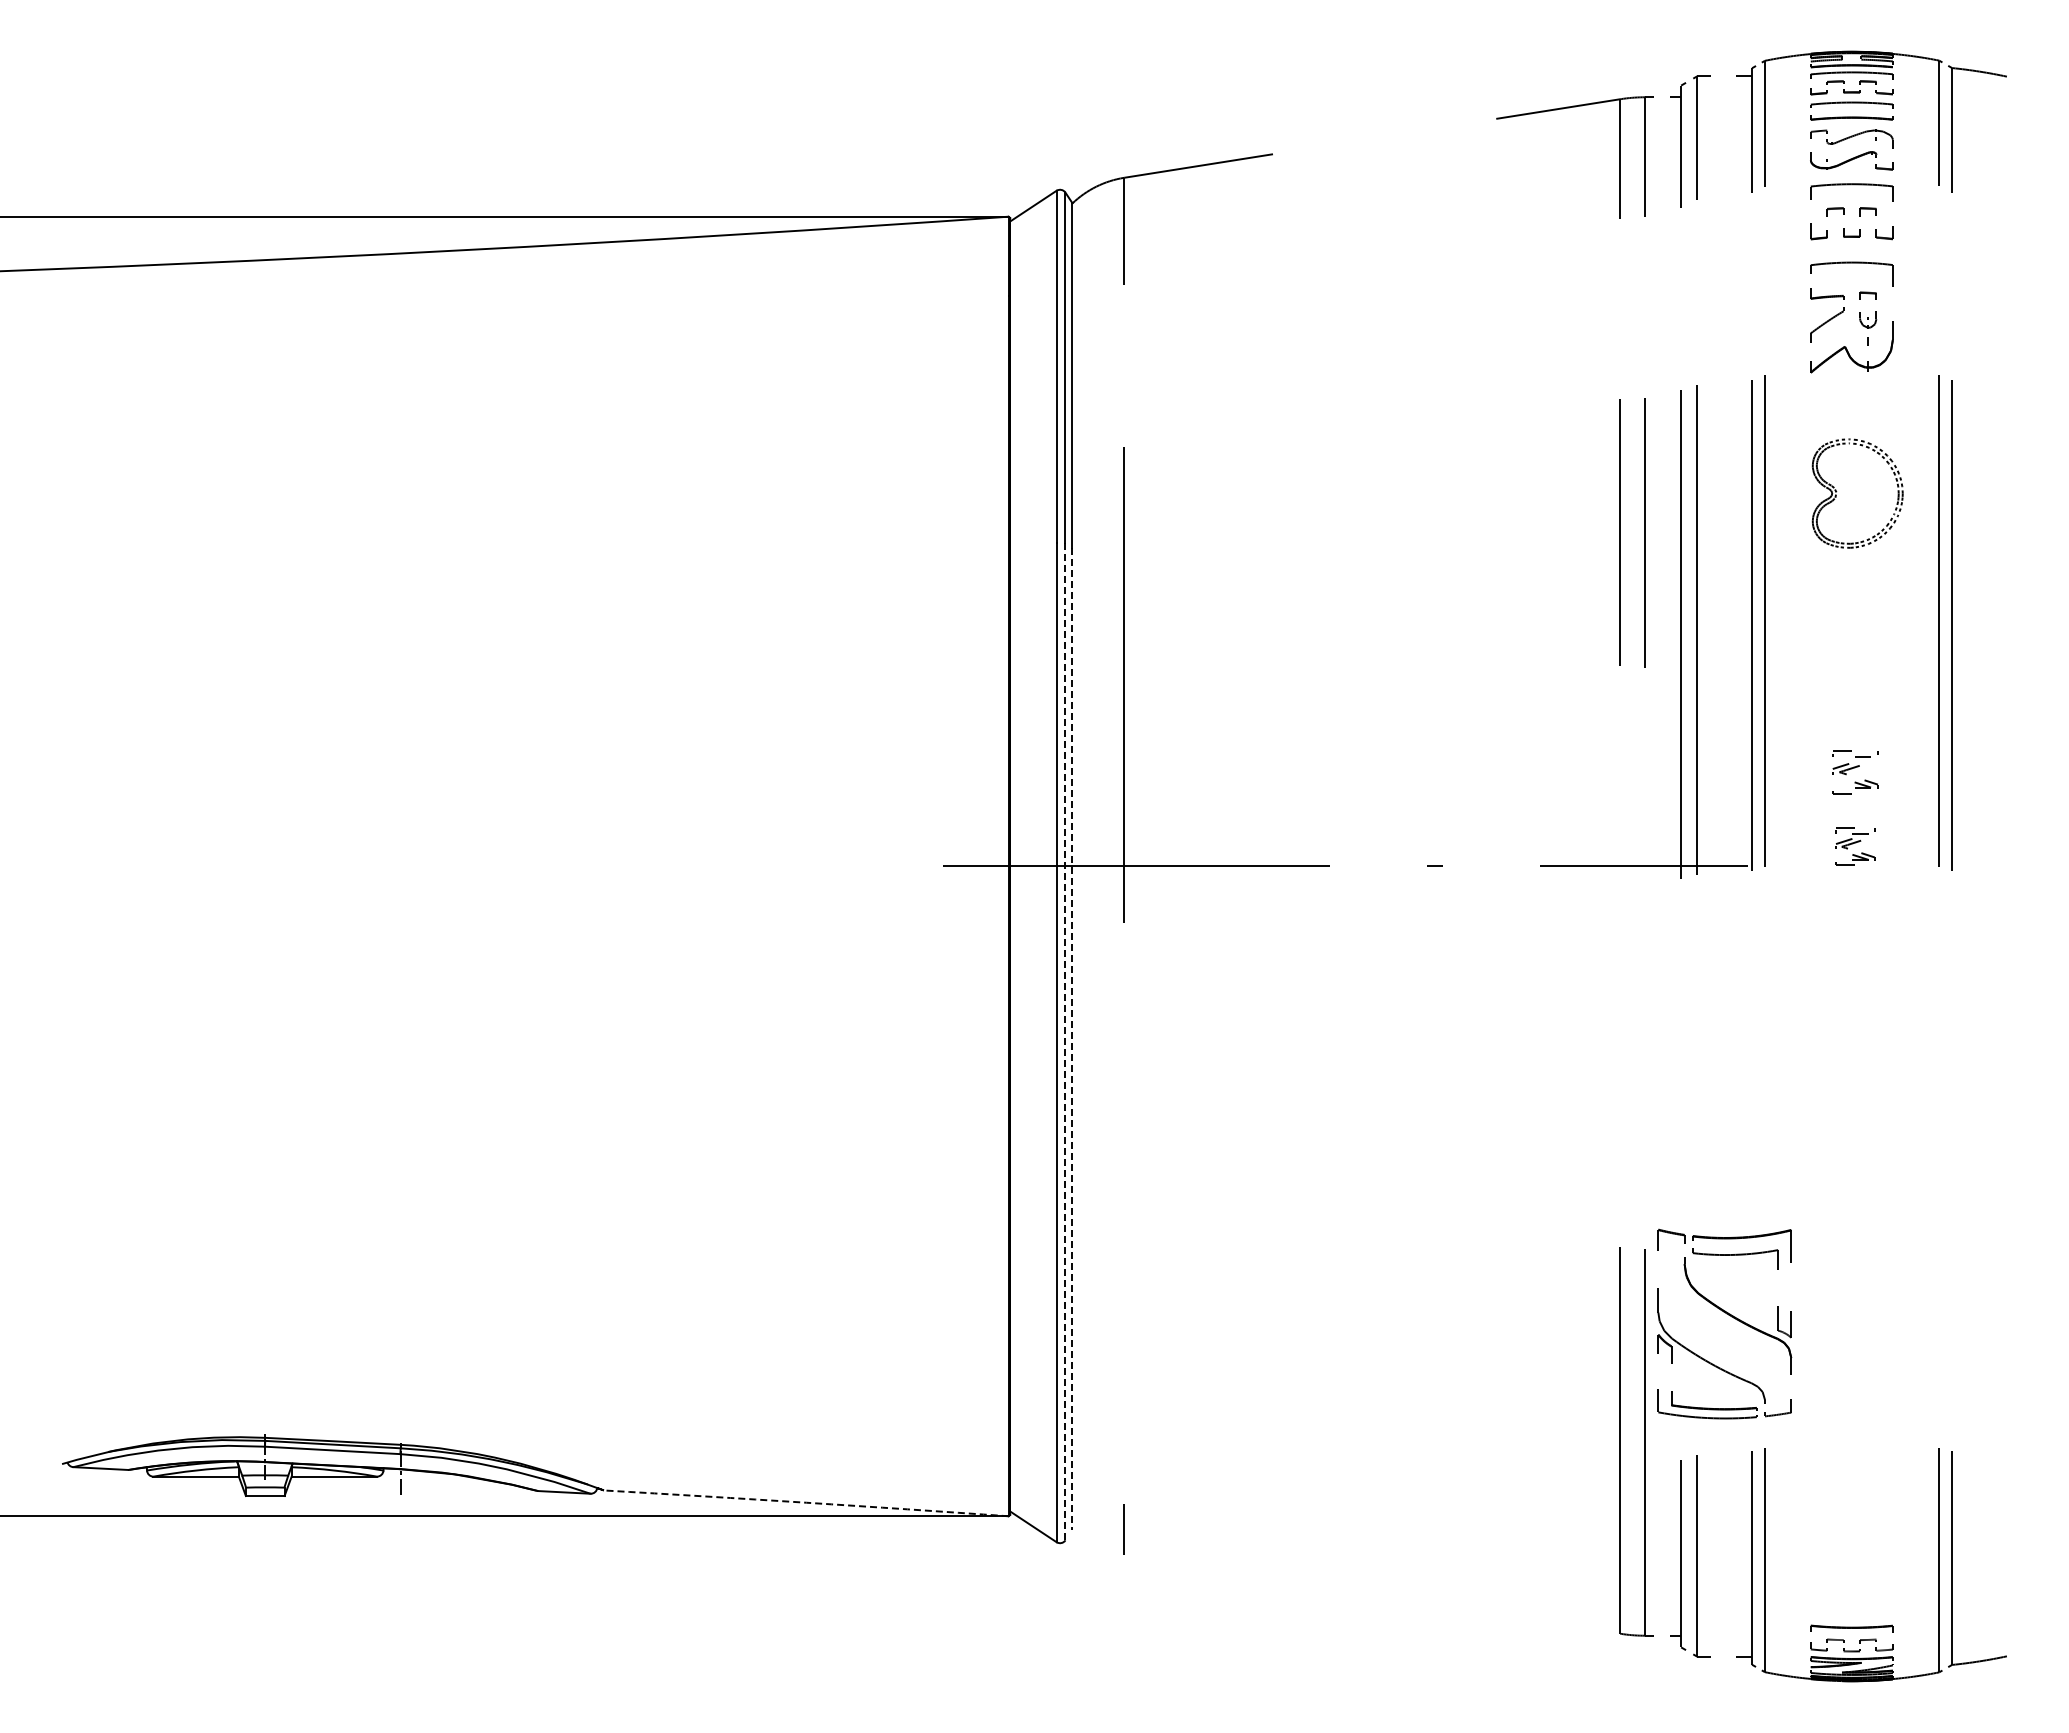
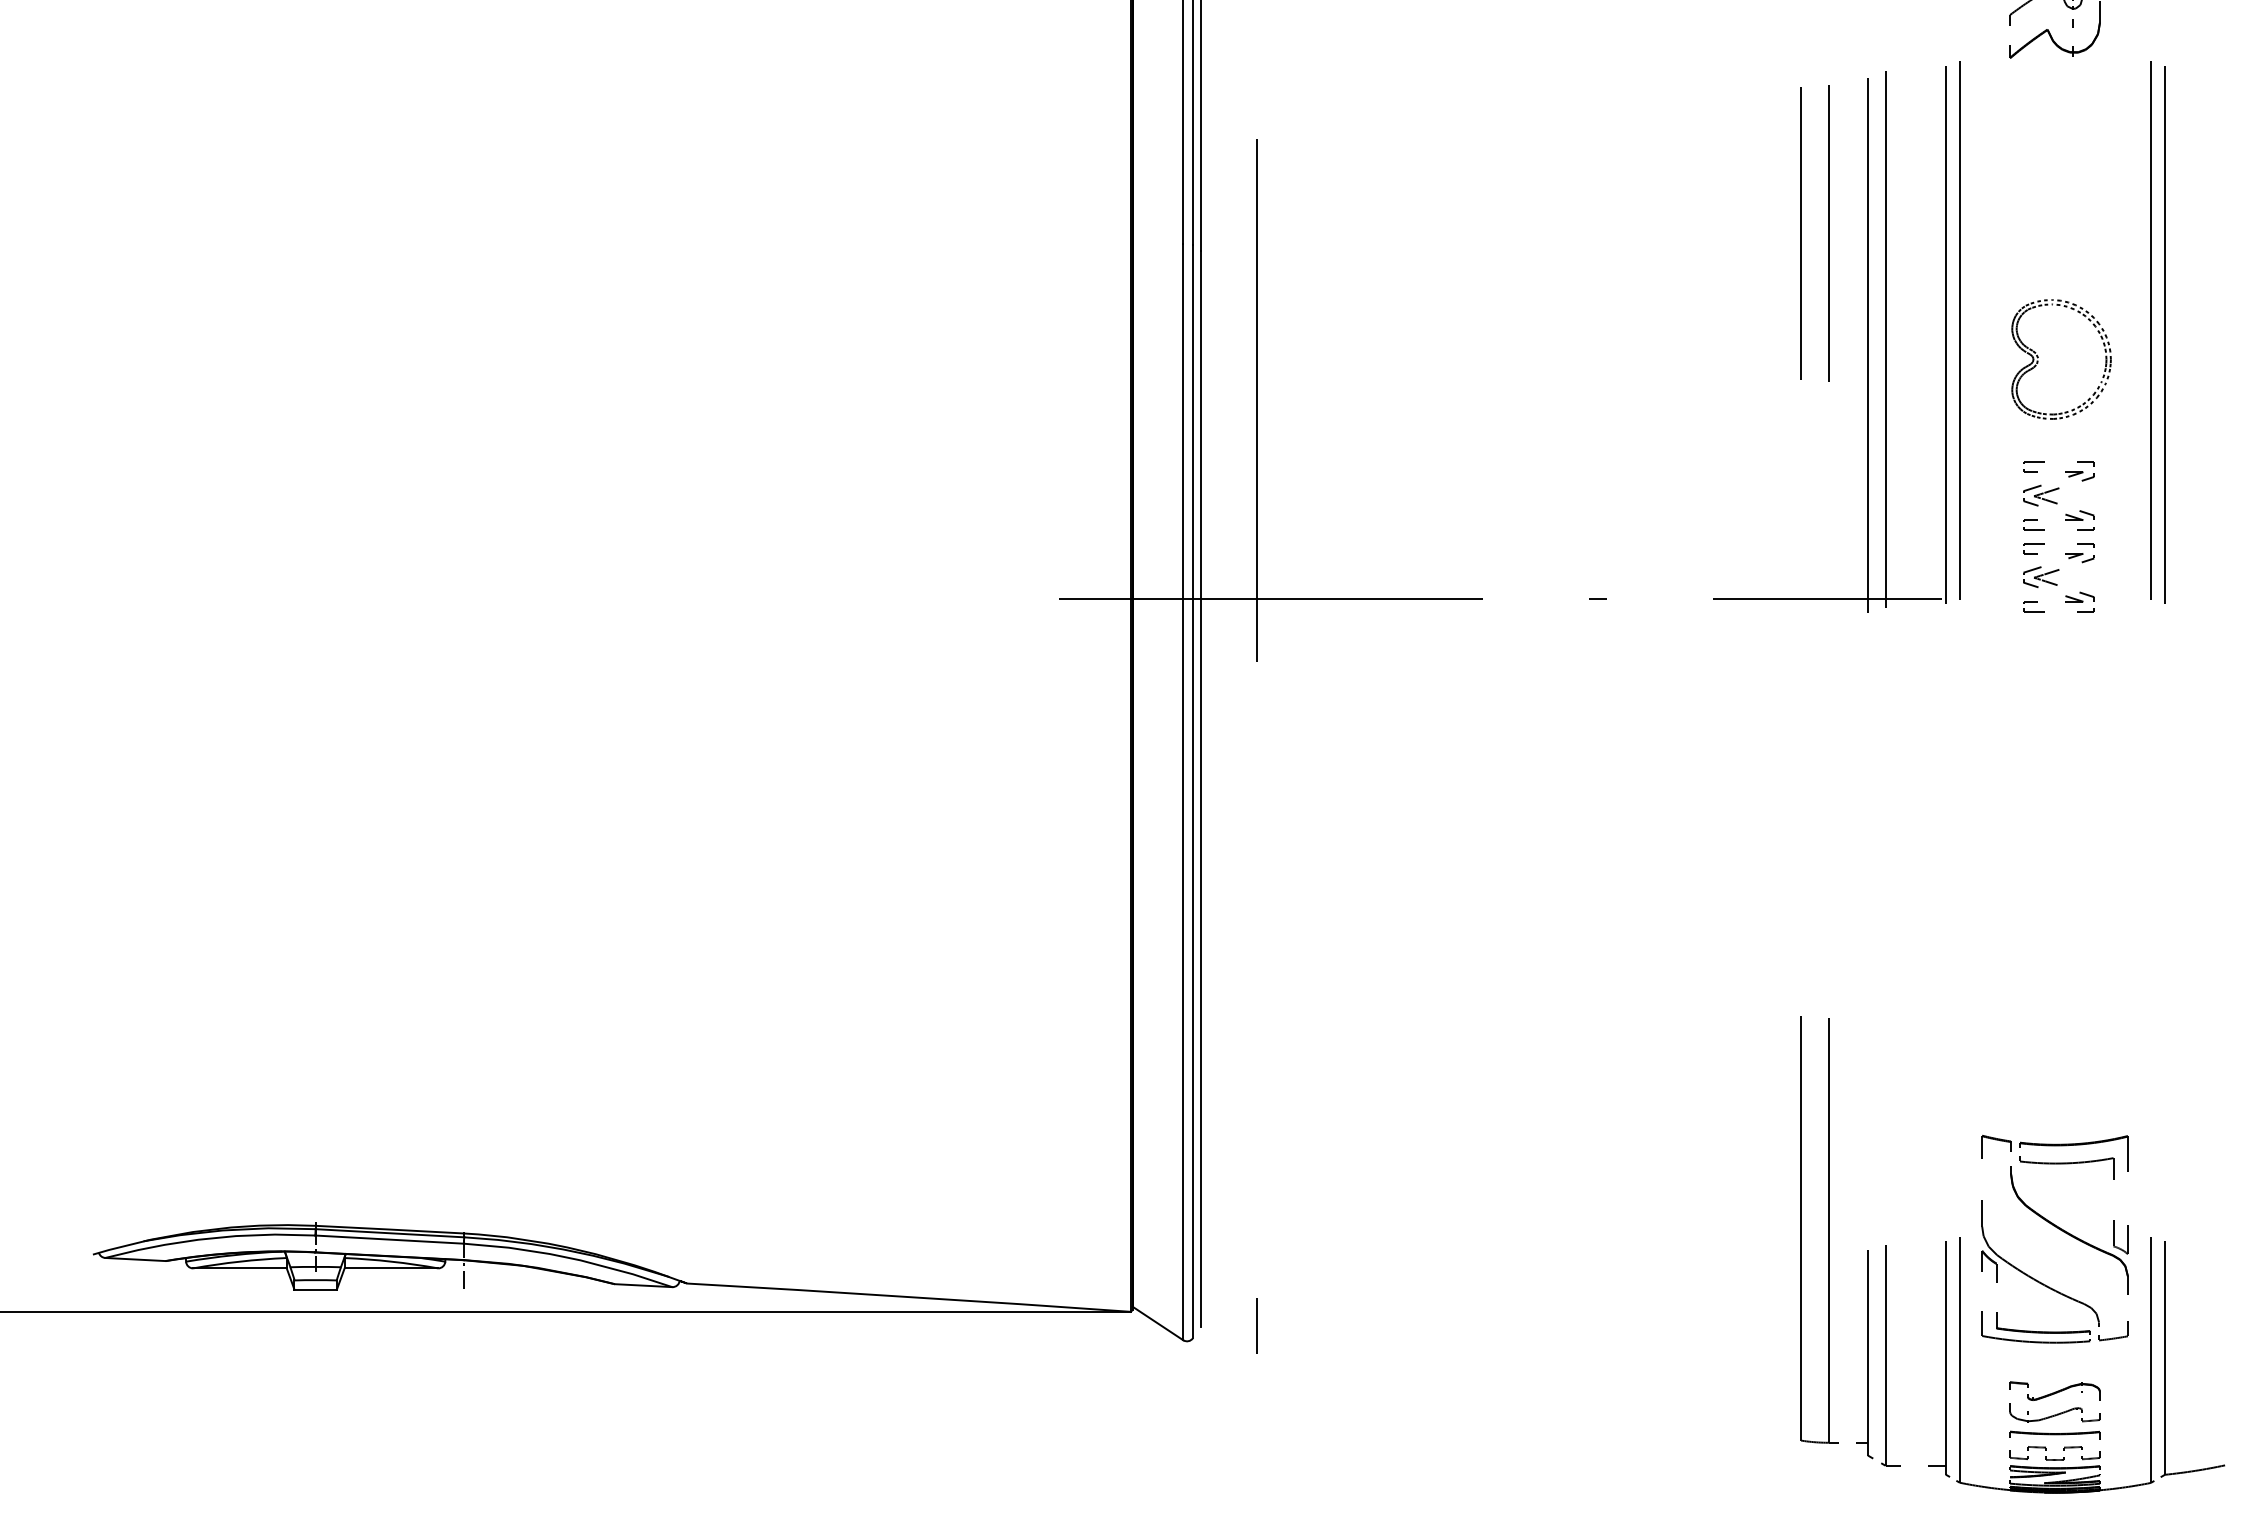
part: (1837, 491) -> (2039, 357), moved
part: (1855, 771) -> (2059, 495), size x1.43
part: (1855, 846) -> (2059, 577), size x1.67
line: (1072, 1039) -> (1200, 789), dashed -> solid
line: (1065, 1041) -> (1192, 791), dashed -> solid
part: (1728, 1315) -> (2059, 1229), moved
arc: (806, 1502) -> (909, 1296), dashed -> solid
part: (1849, 1592) -> (2052, 1395), added

